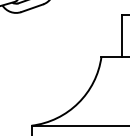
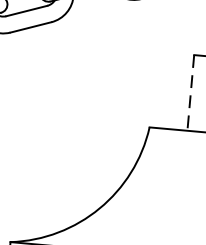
line: (122, 36) -> (191, 93), solid -> dashed

